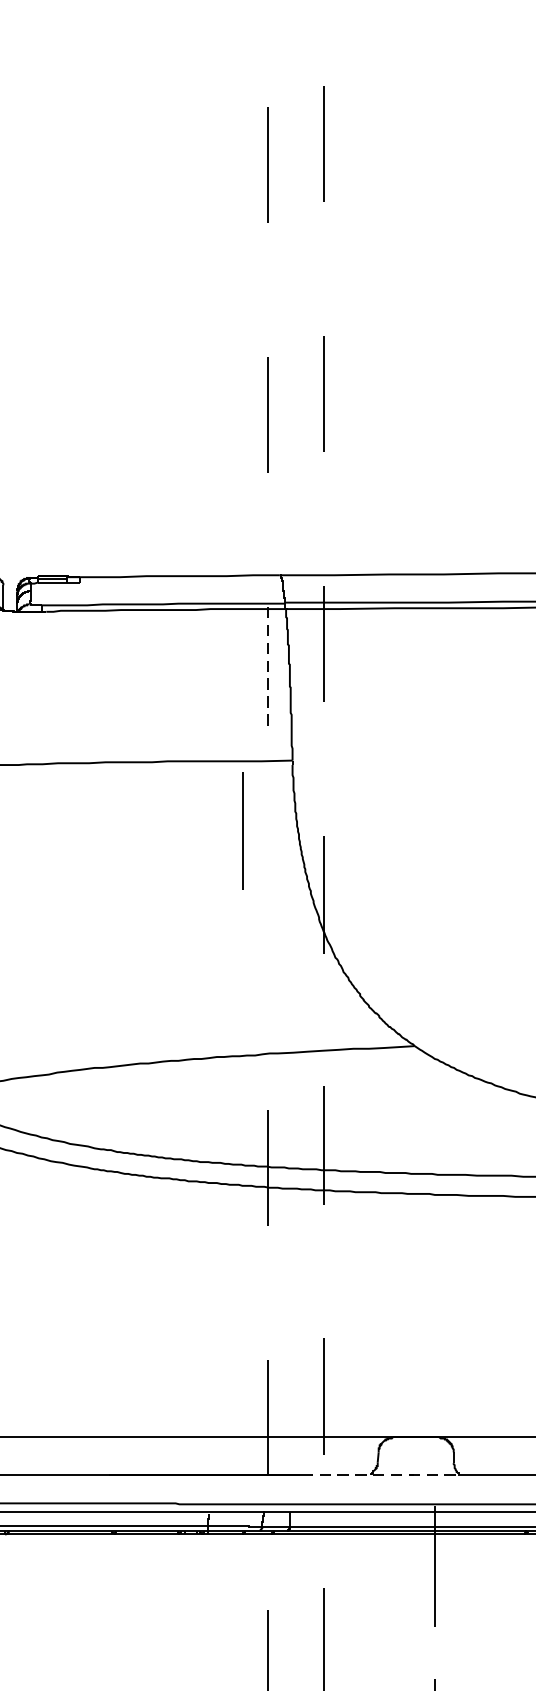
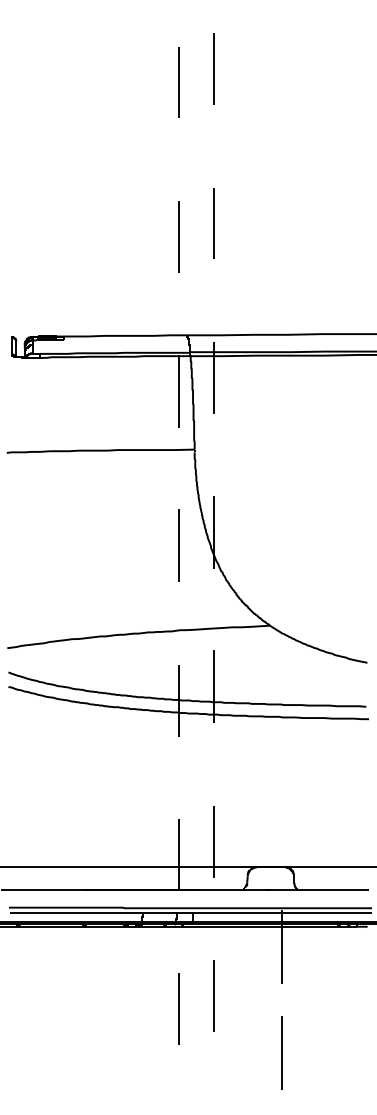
line: (267, 666) -> (179, 391), dashed -> solid
line: (241, 830) -> (178, 545), moved
line: (379, 1475) -> (248, 890), dashed -> solid

